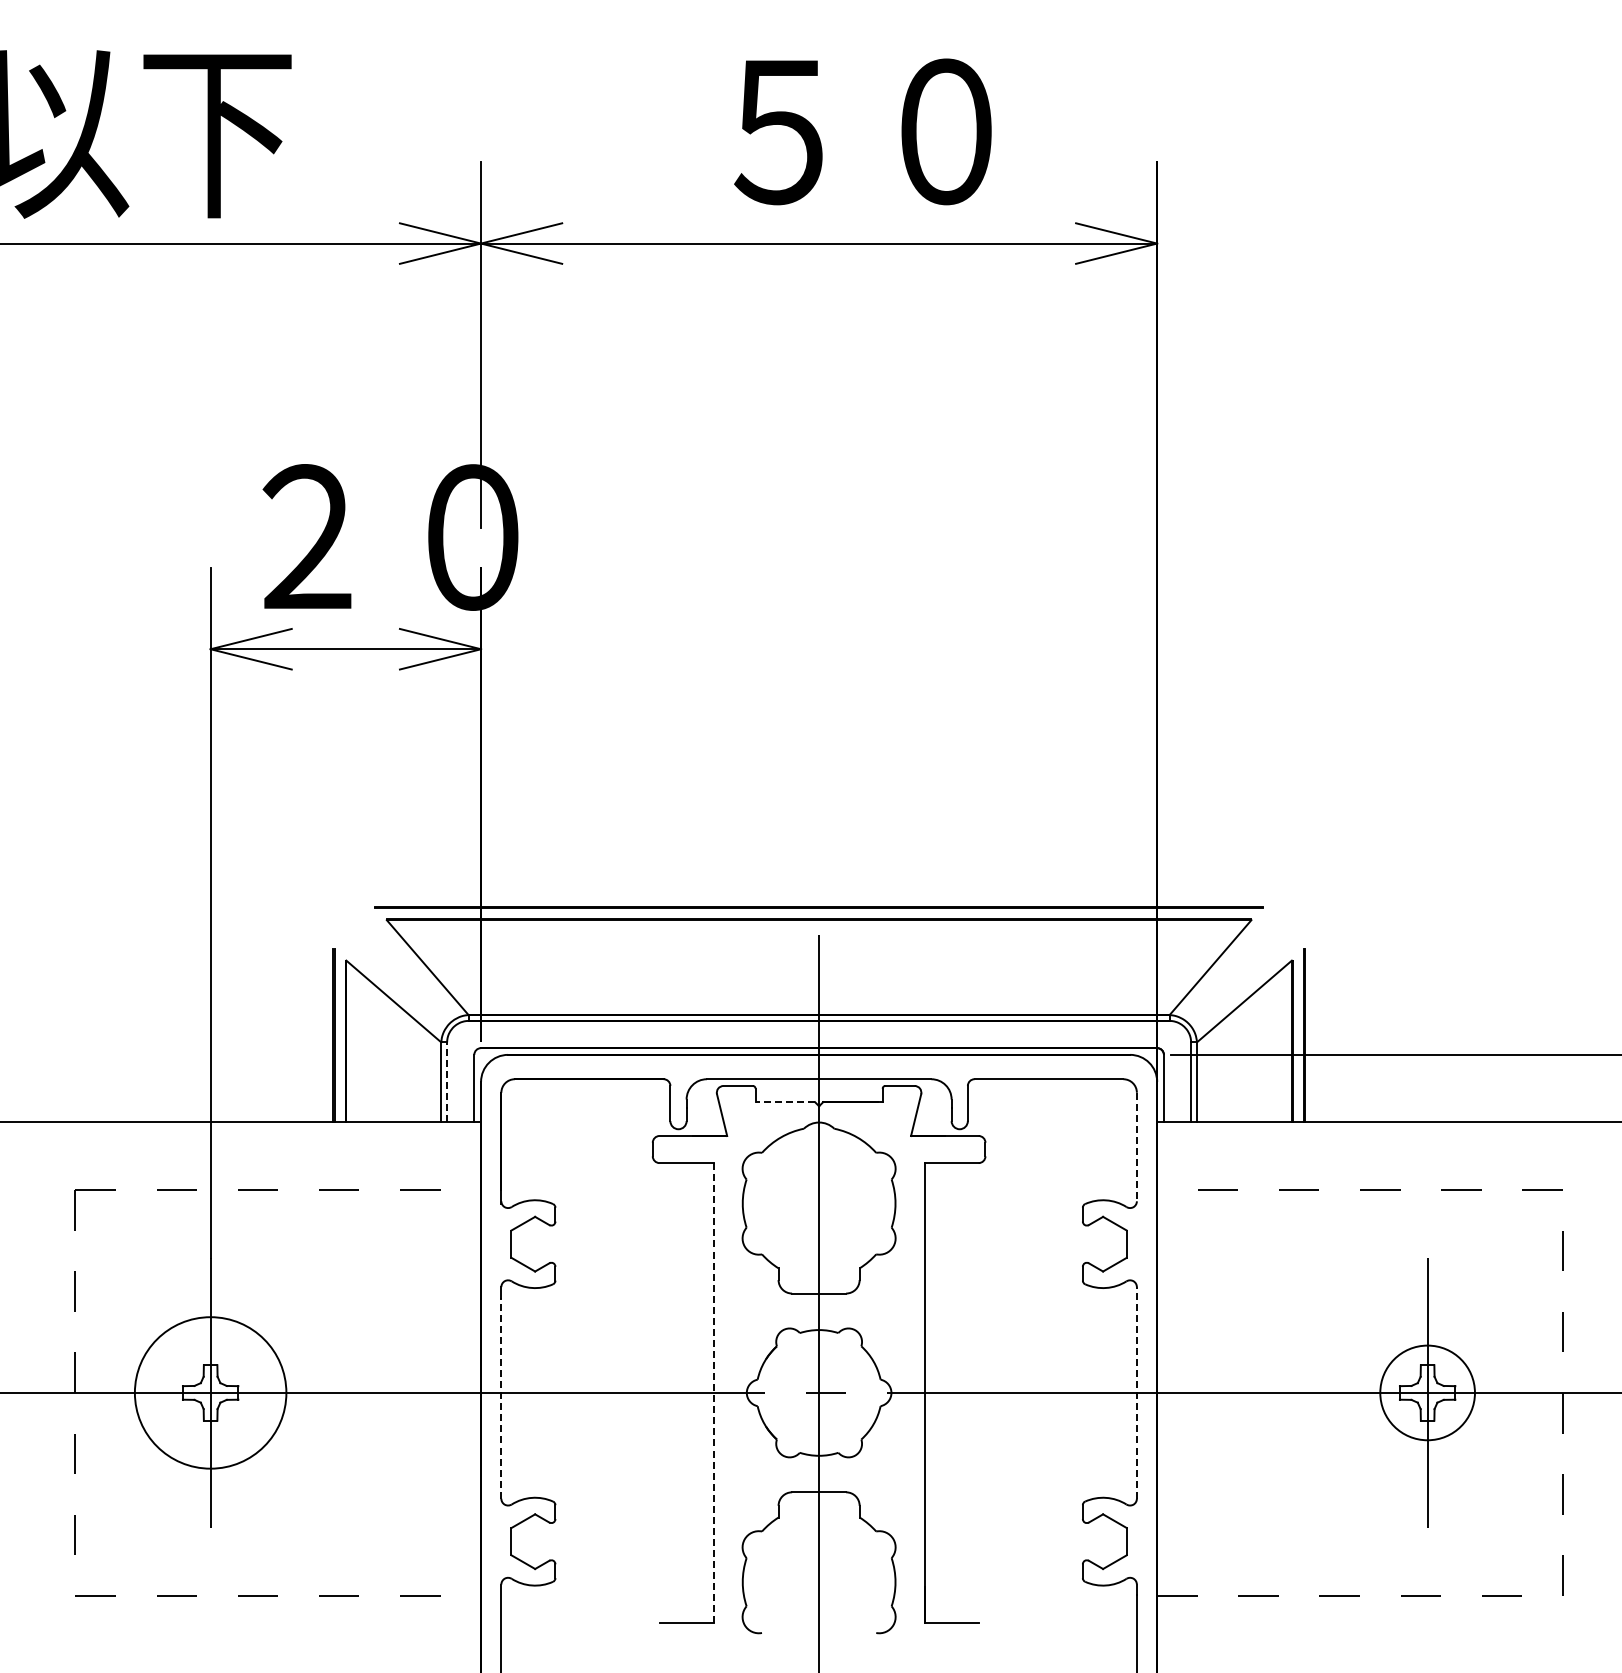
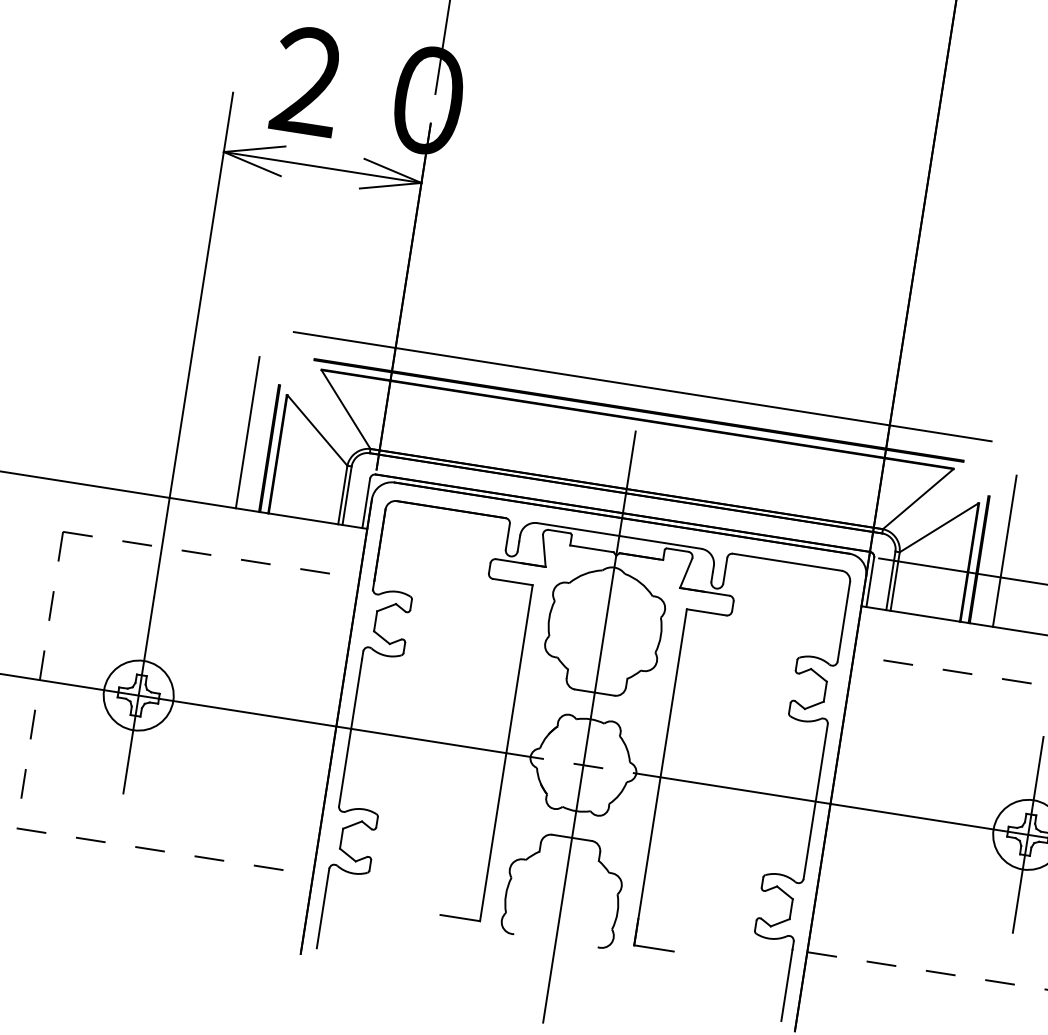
line: (818, 875) -> (642, 386), added
line: (301, 1018) -> (247, 432), added
line: (1337, 1018) -> (1005, 550), added
line: (447, 1081) -> (347, 495), dashed -> solid
line: (785, 1102) -> (592, 549), dashed -> solid
line: (1136, 1147) -> (843, 622), dashed -> solid
circle: (210, 1392) -> (138, 695), size x0.62
line: (713, 1392) -> (506, 752), dashed -> solid
line: (1136, 1392) -> (815, 801), dashed -> solid
line: (501, 1397) -> (350, 732), dashed -> solid

